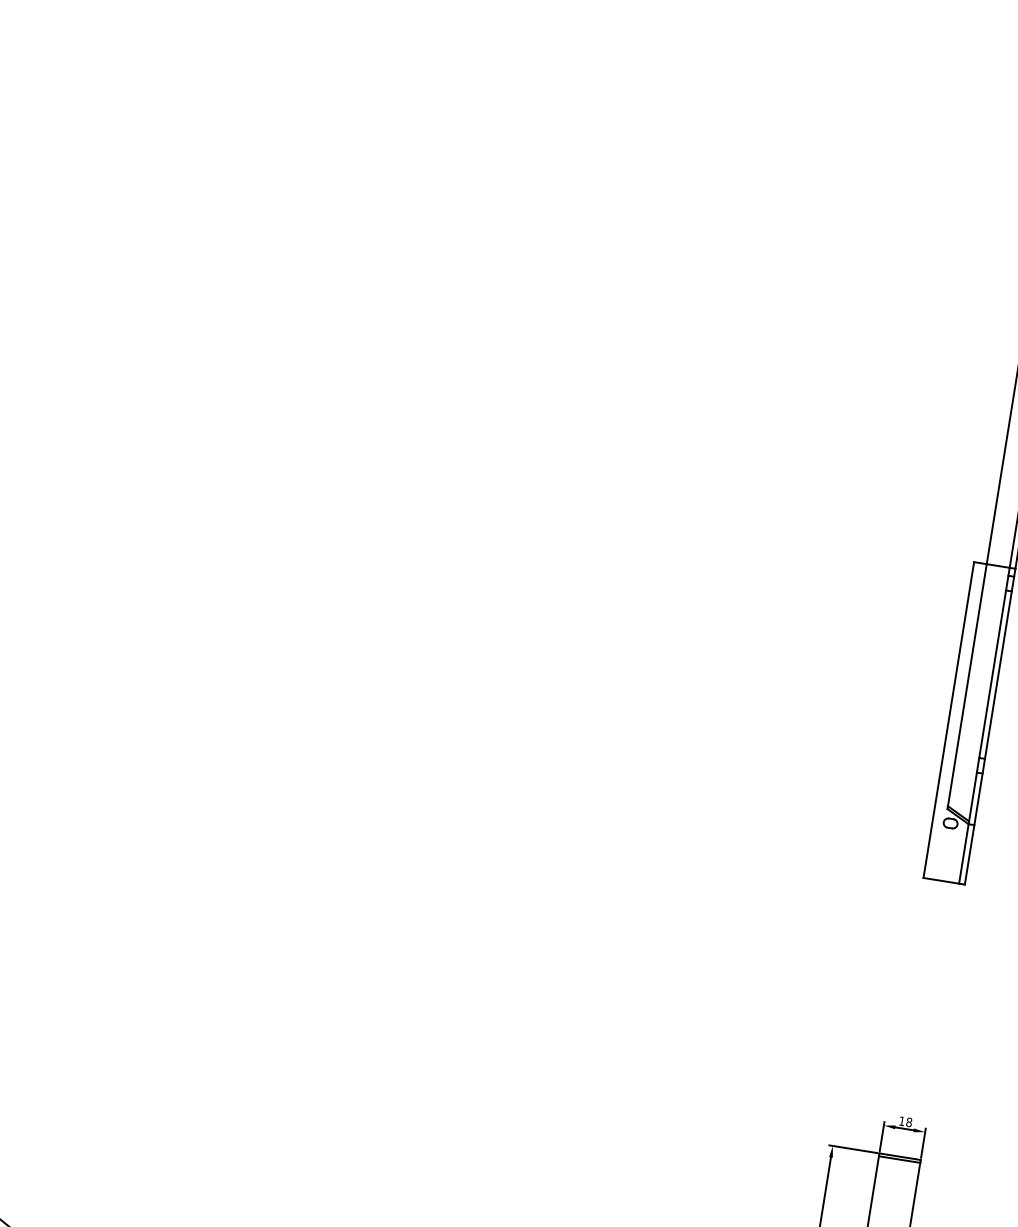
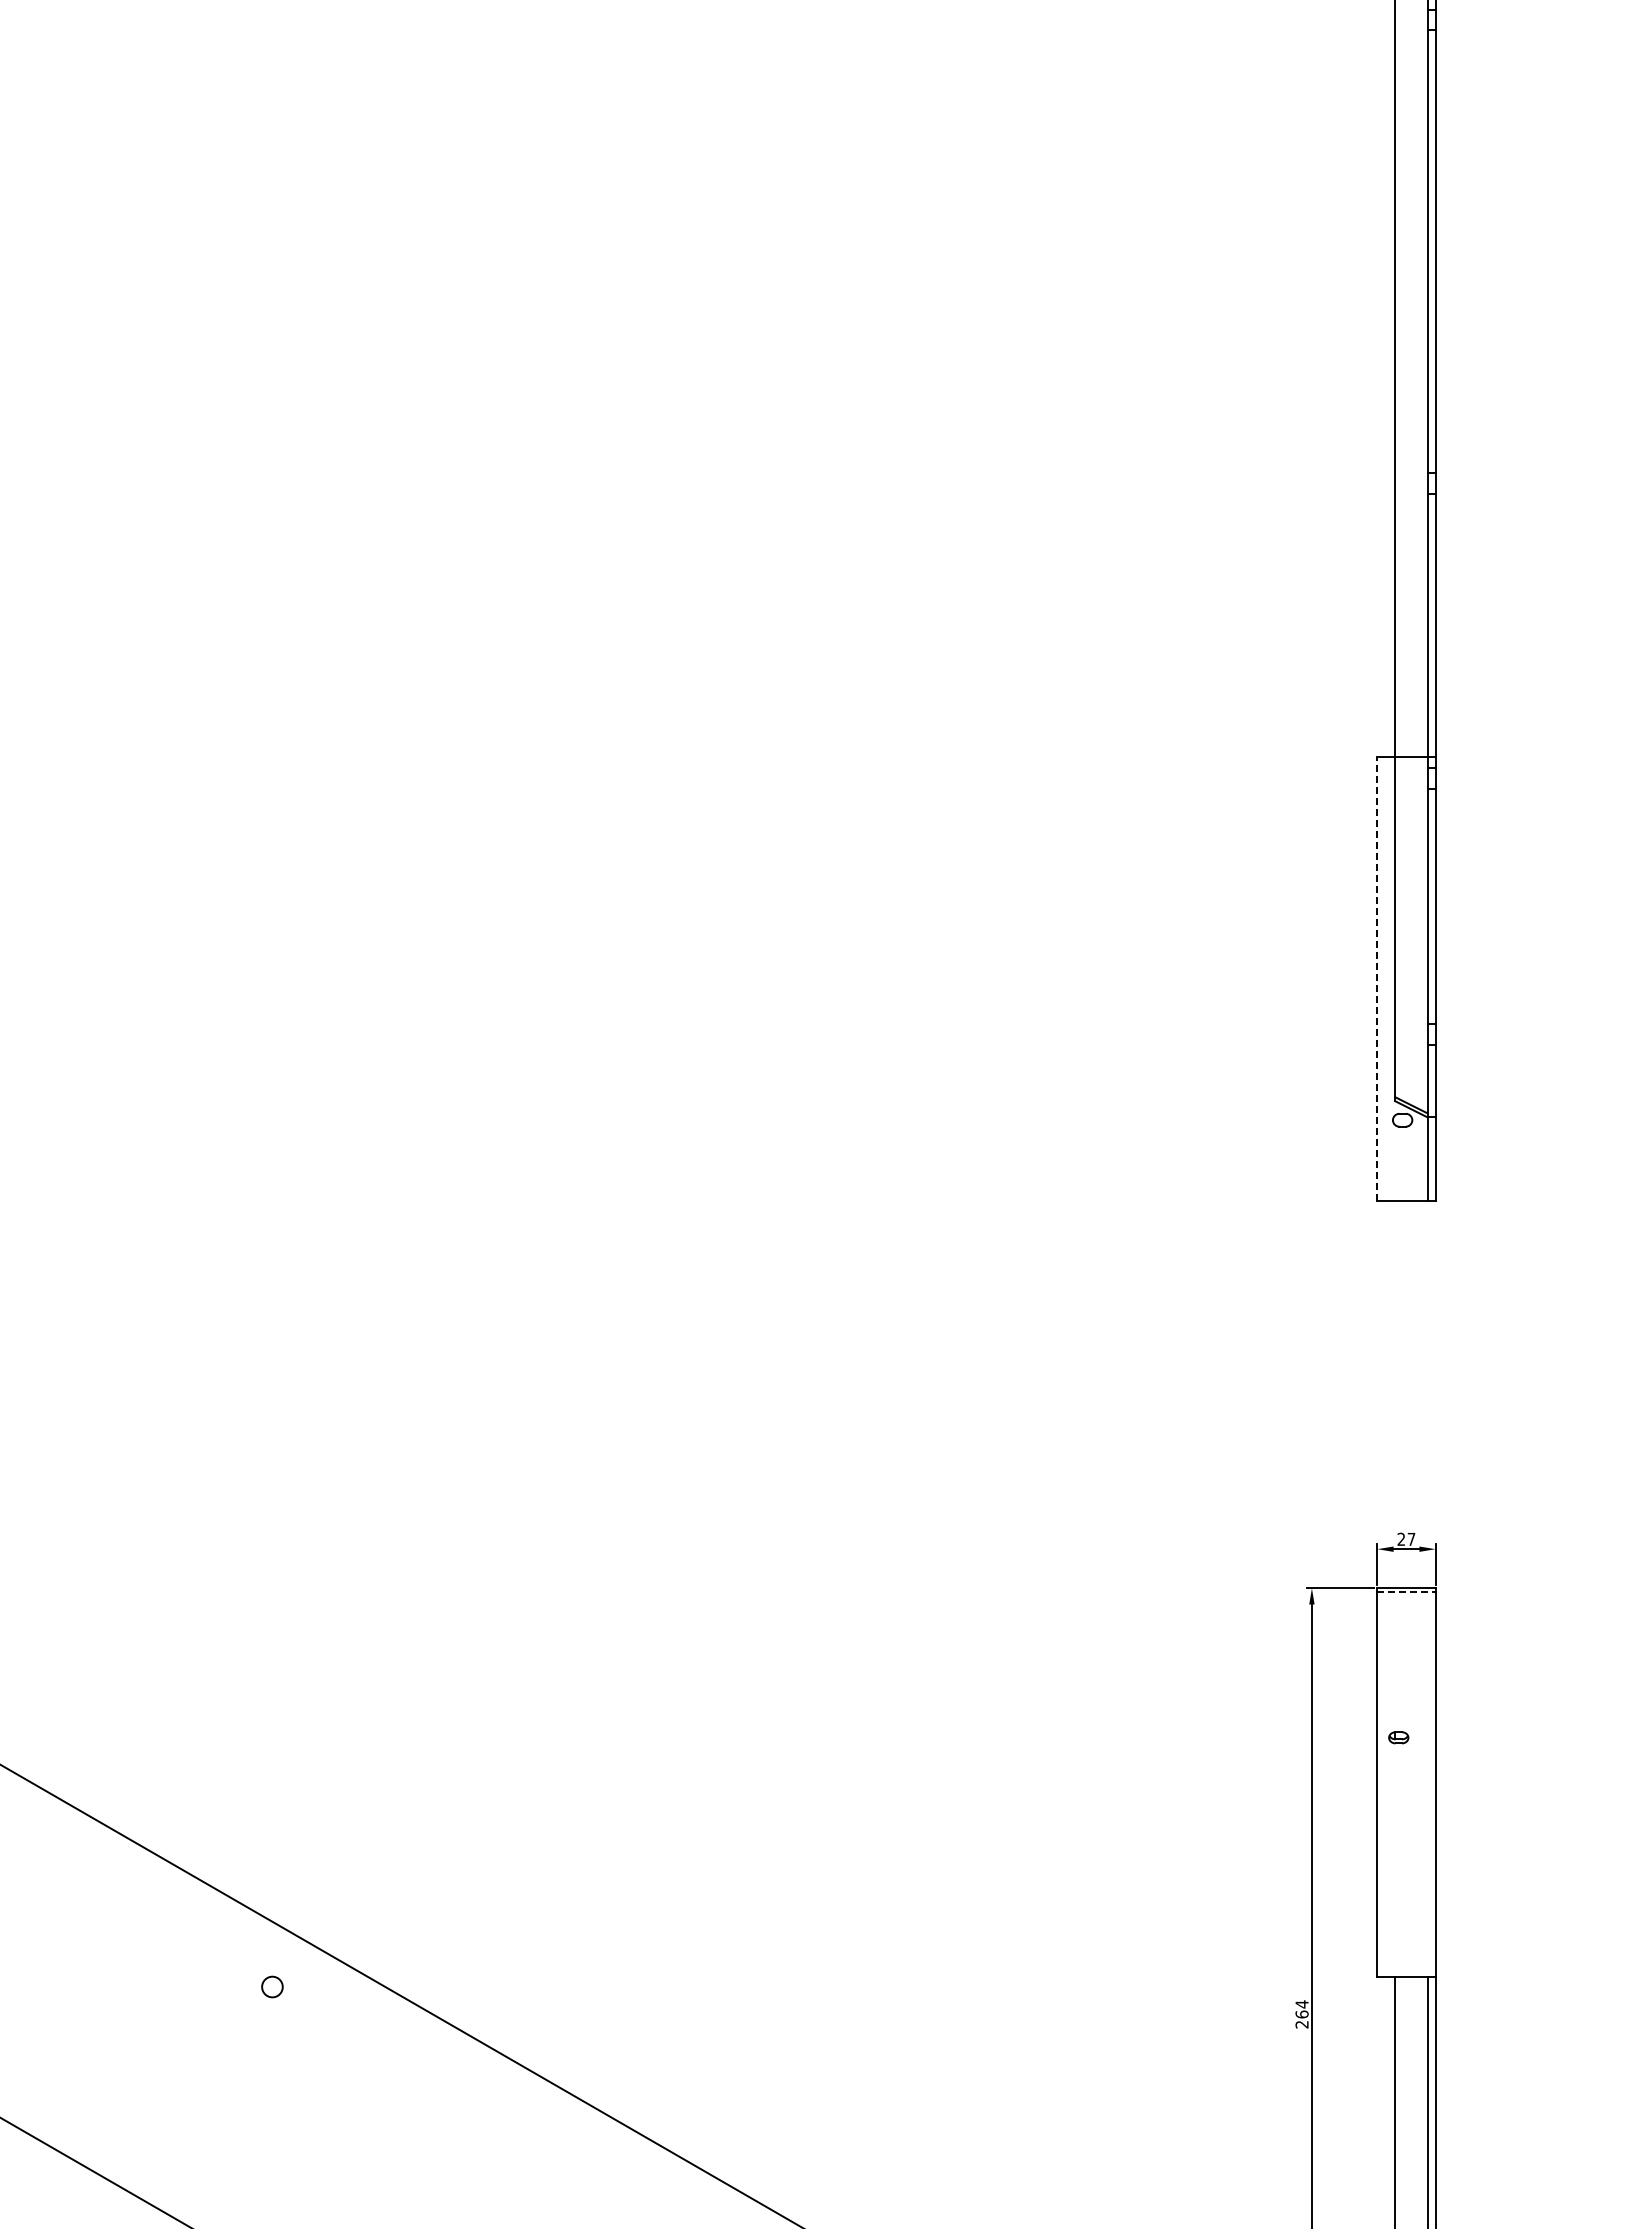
line: (948, 719) -> (1377, 978), solid -> dashed
text: (905, 1121) -> (1406, 1538), 18 -> 27
line: (900, 1159) -> (1407, 1592), solid -> dashed

